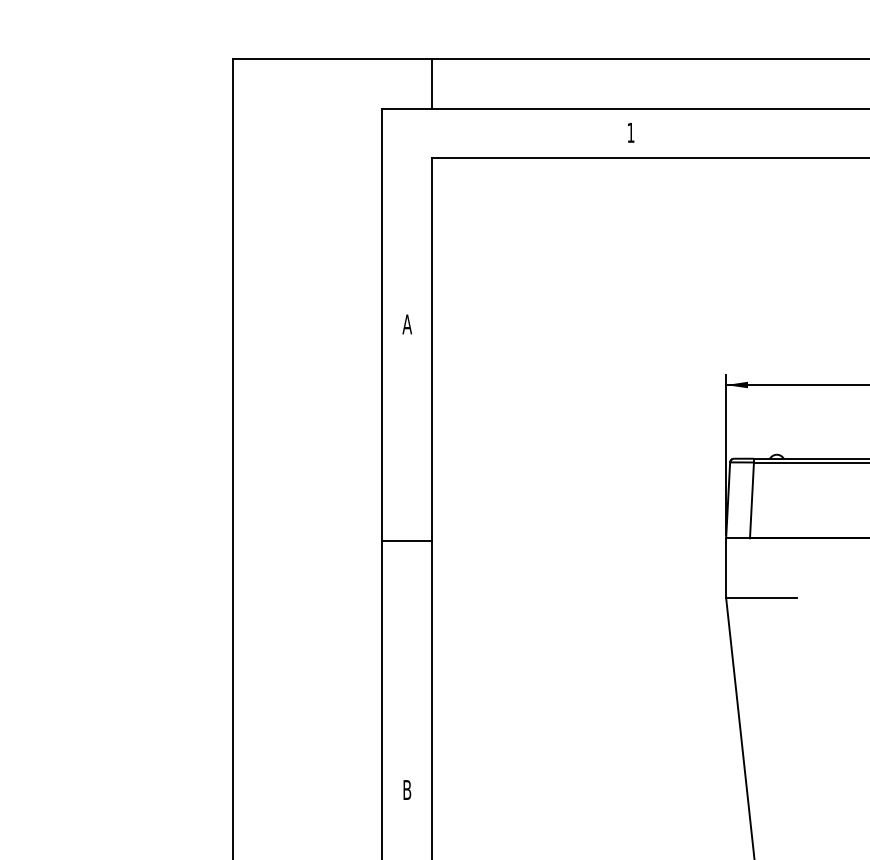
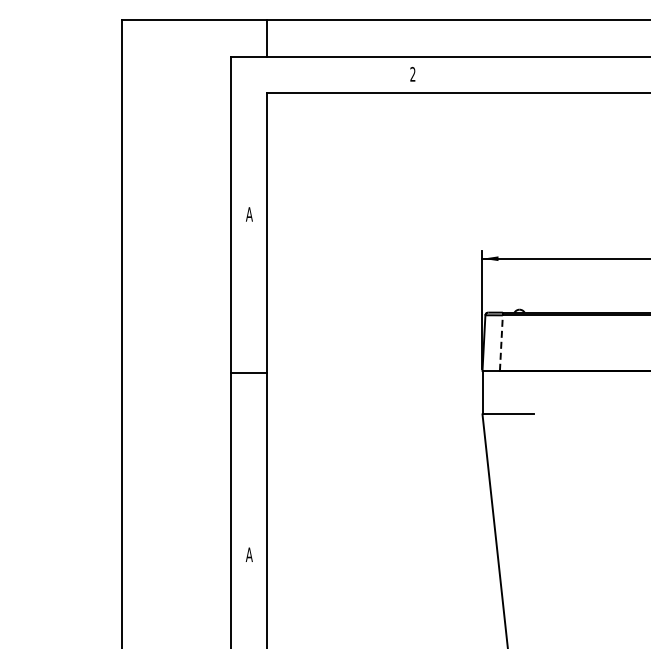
text: (630, 131) -> (412, 73), 1 -> 2
line: (752, 500) -> (501, 343), solid -> dashed
text: (406, 789) -> (248, 554), B -> A

